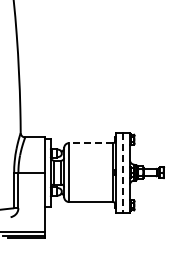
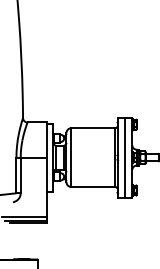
line: (90, 143) -> (92, 128), dashed -> solid
line: (122, 172) -> (124, 157), dashed -> solid

